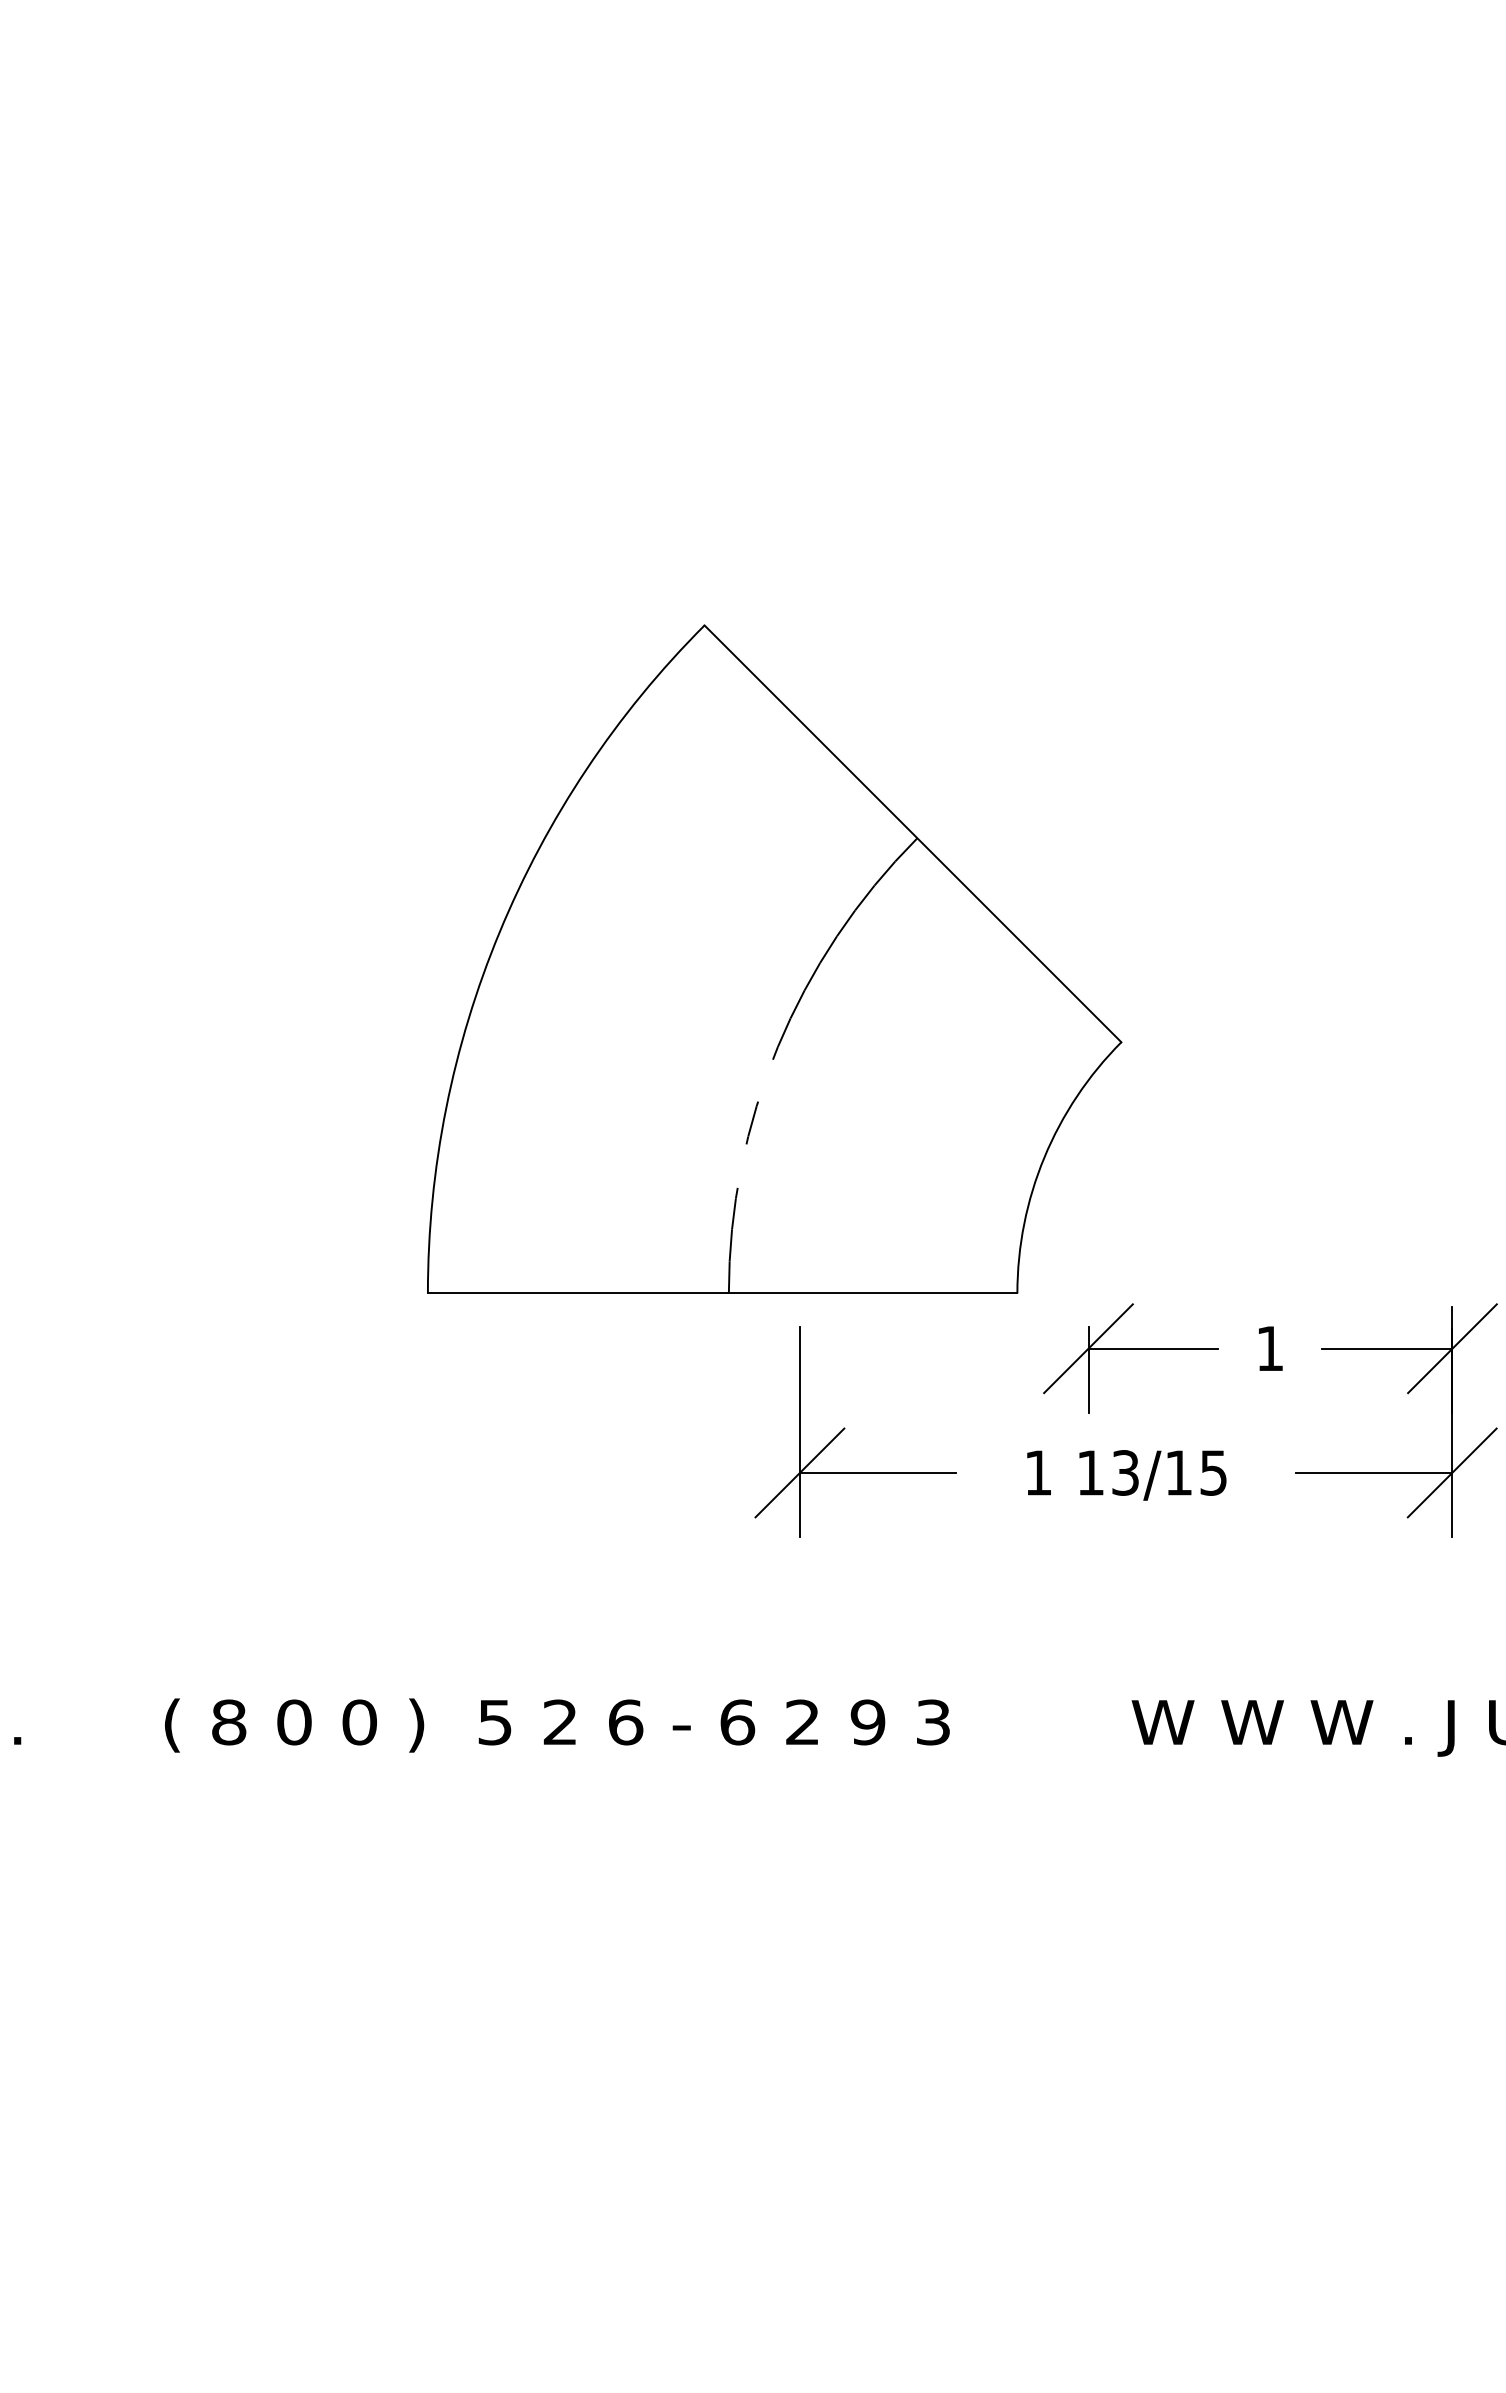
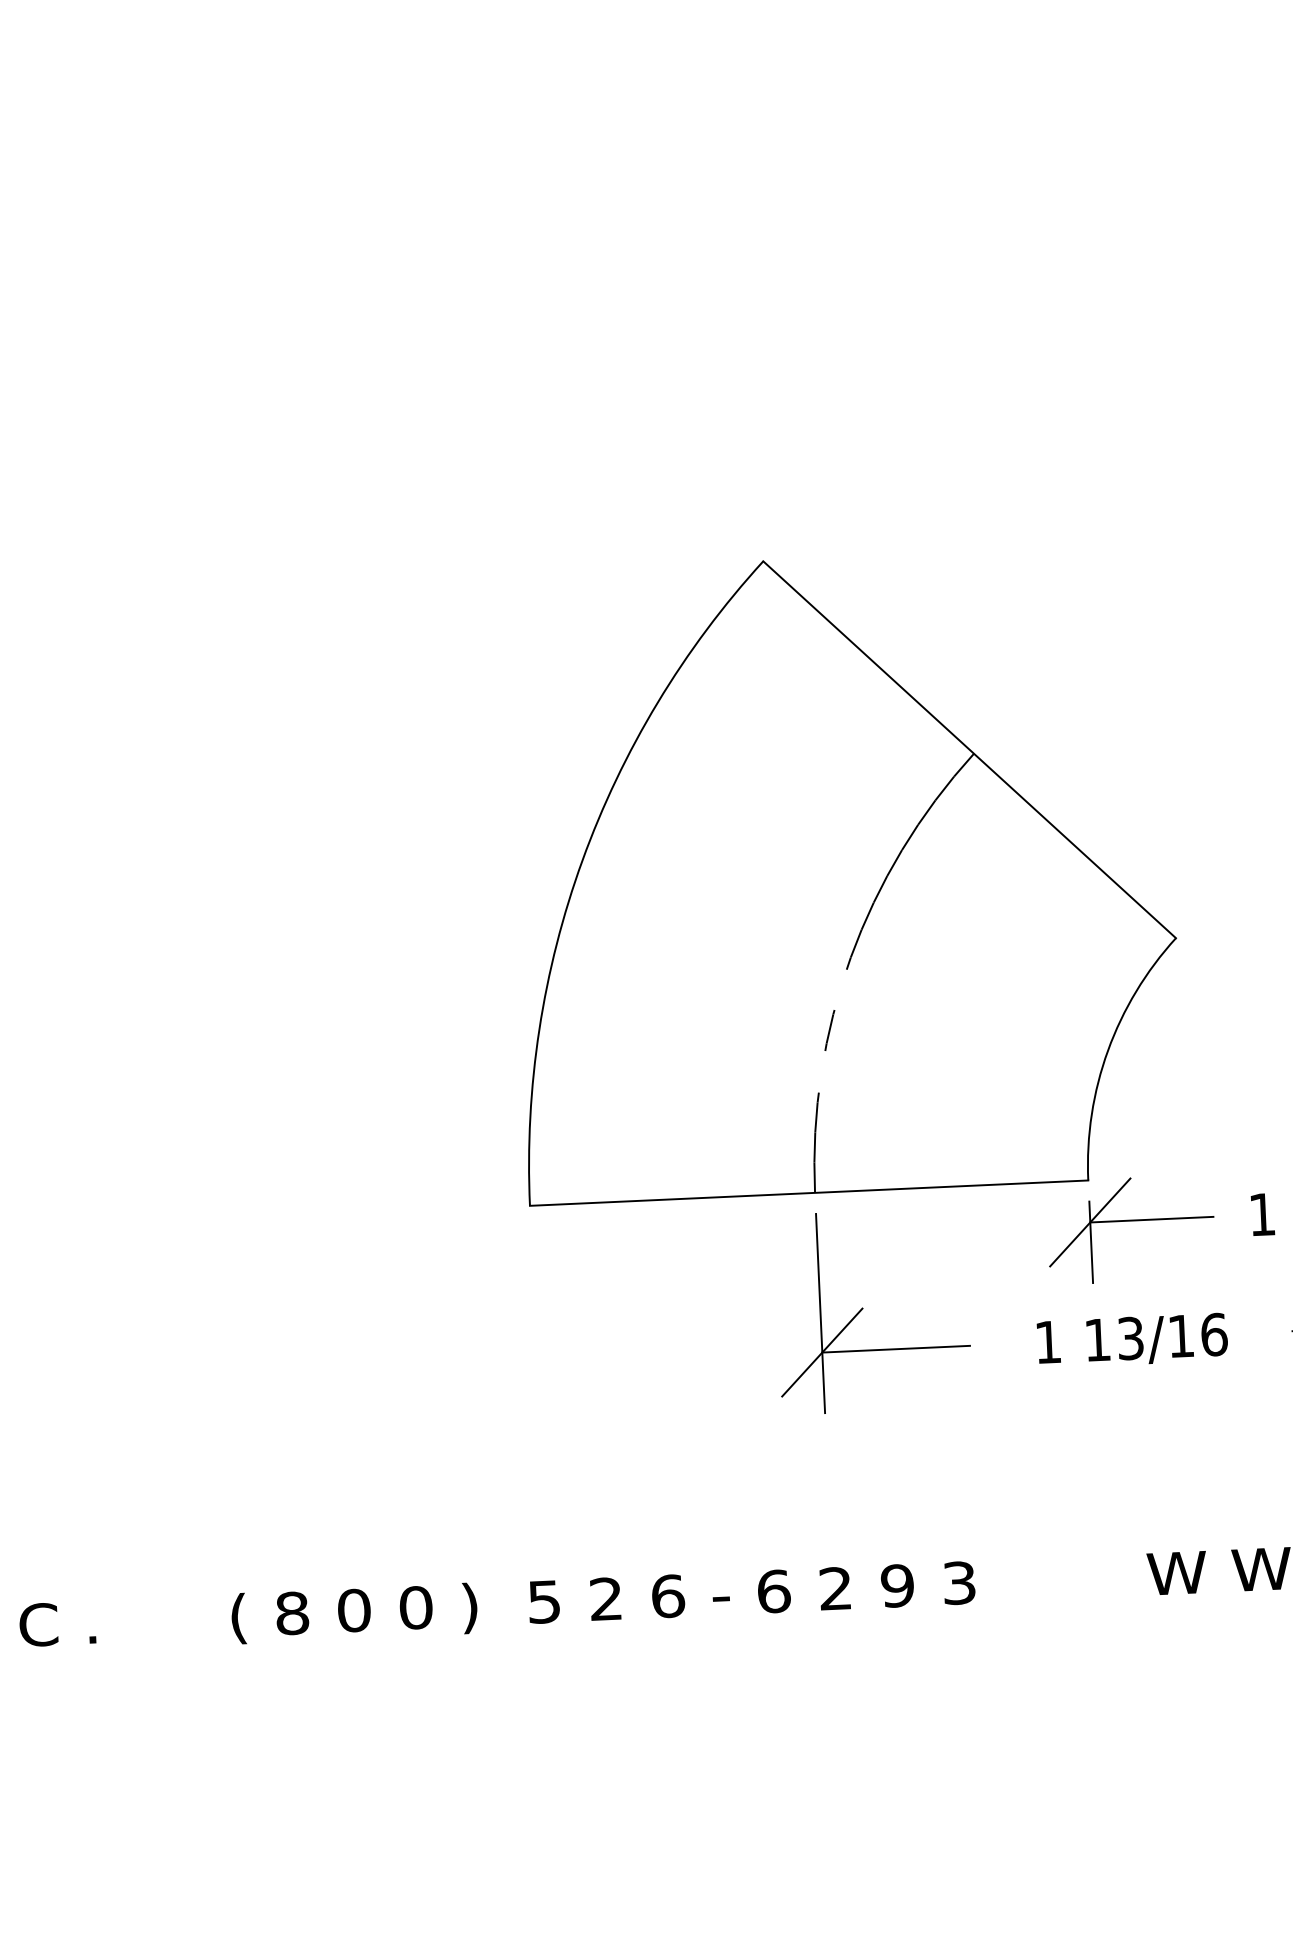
part: (774, 958) -> (843, 873), moved
text: (1213, 1472) -> (1214, 1334), 13/15 -> 13/16

